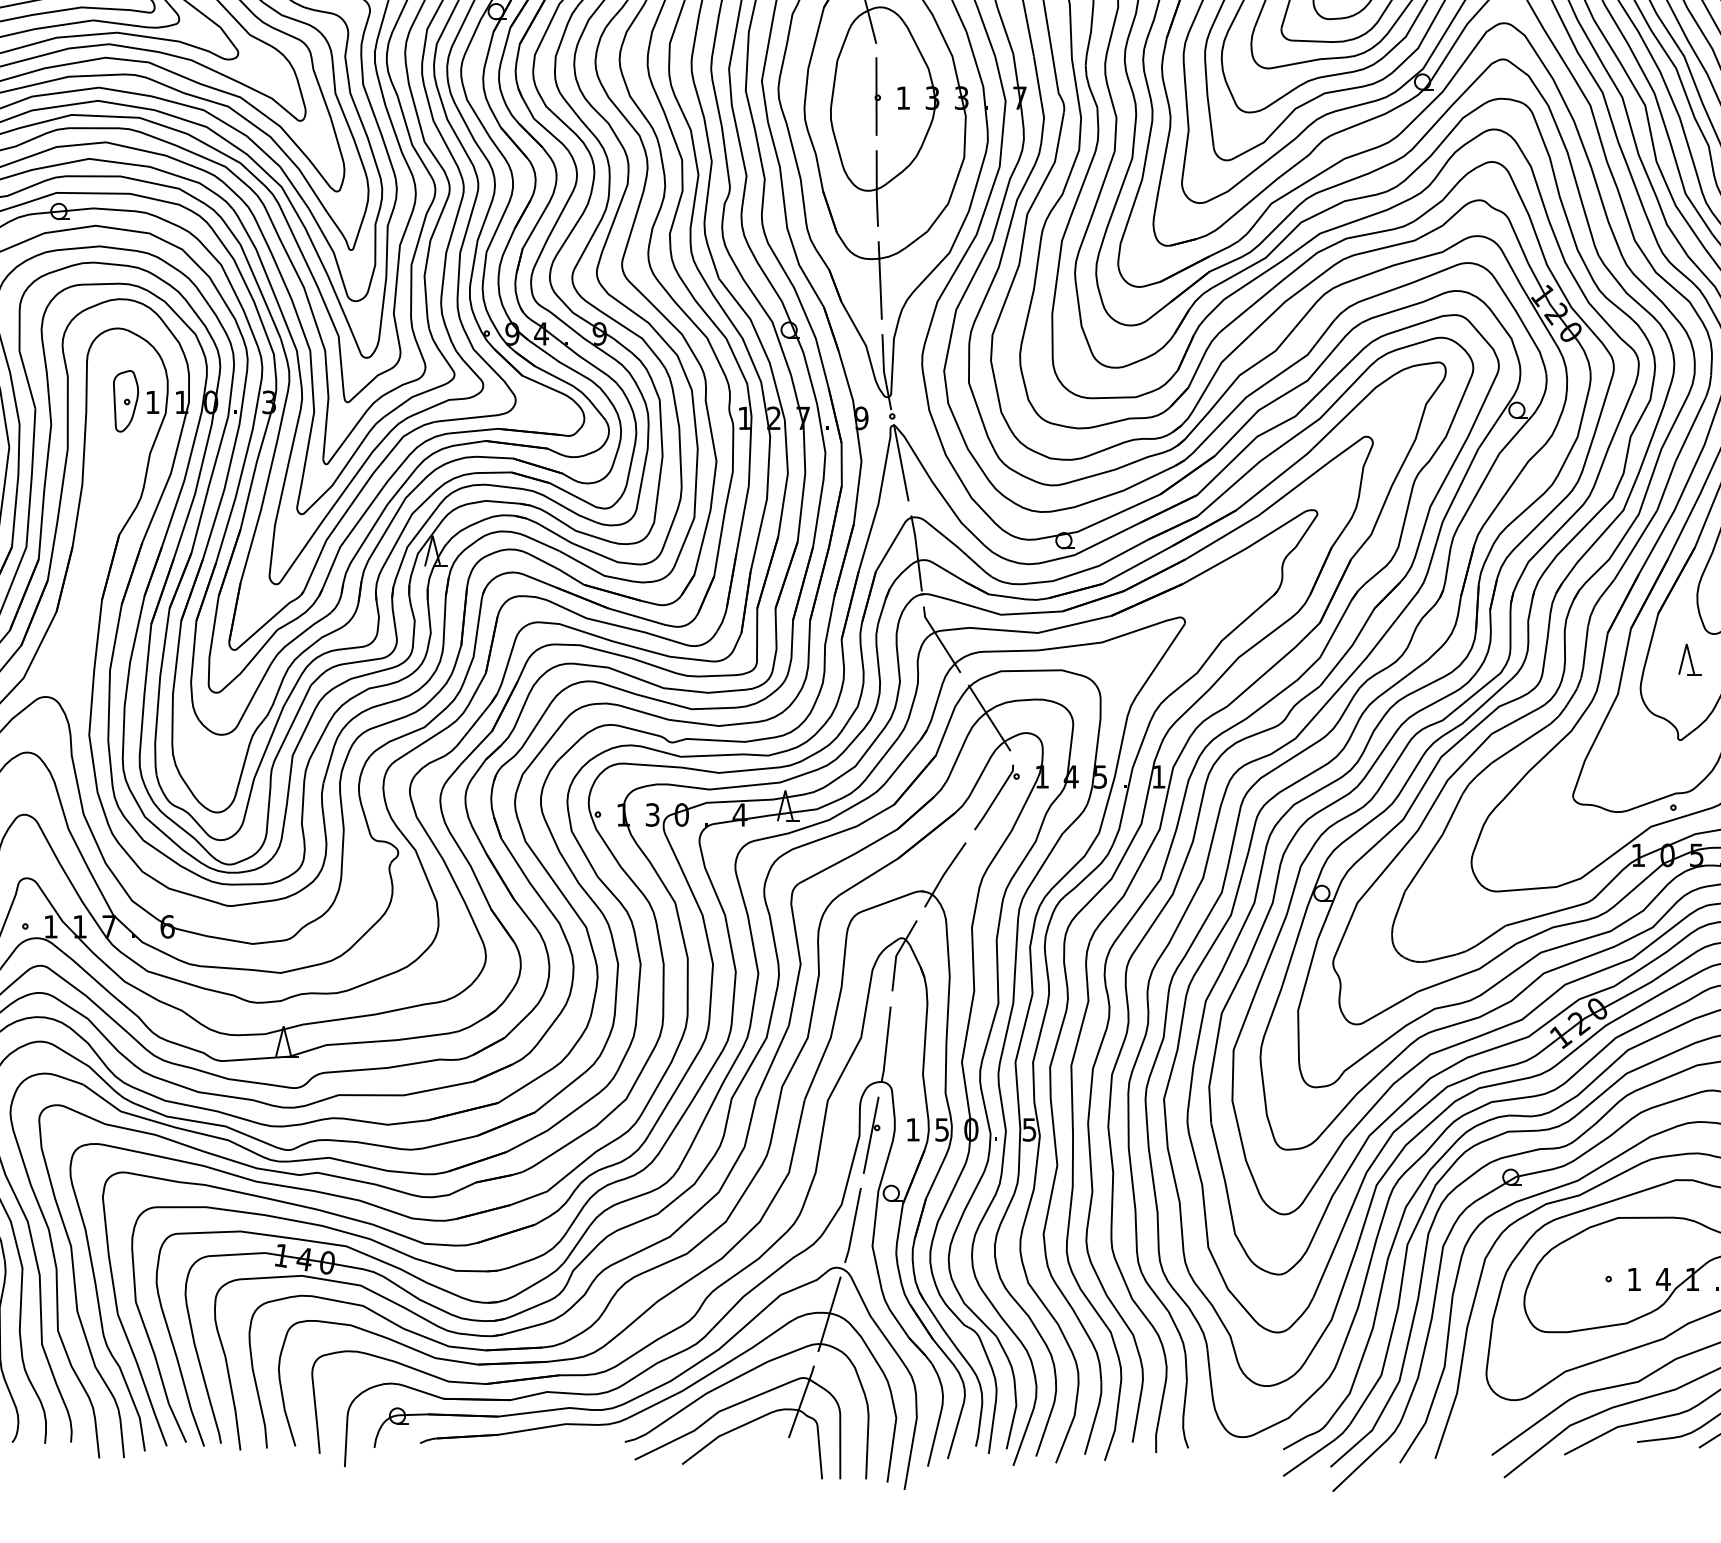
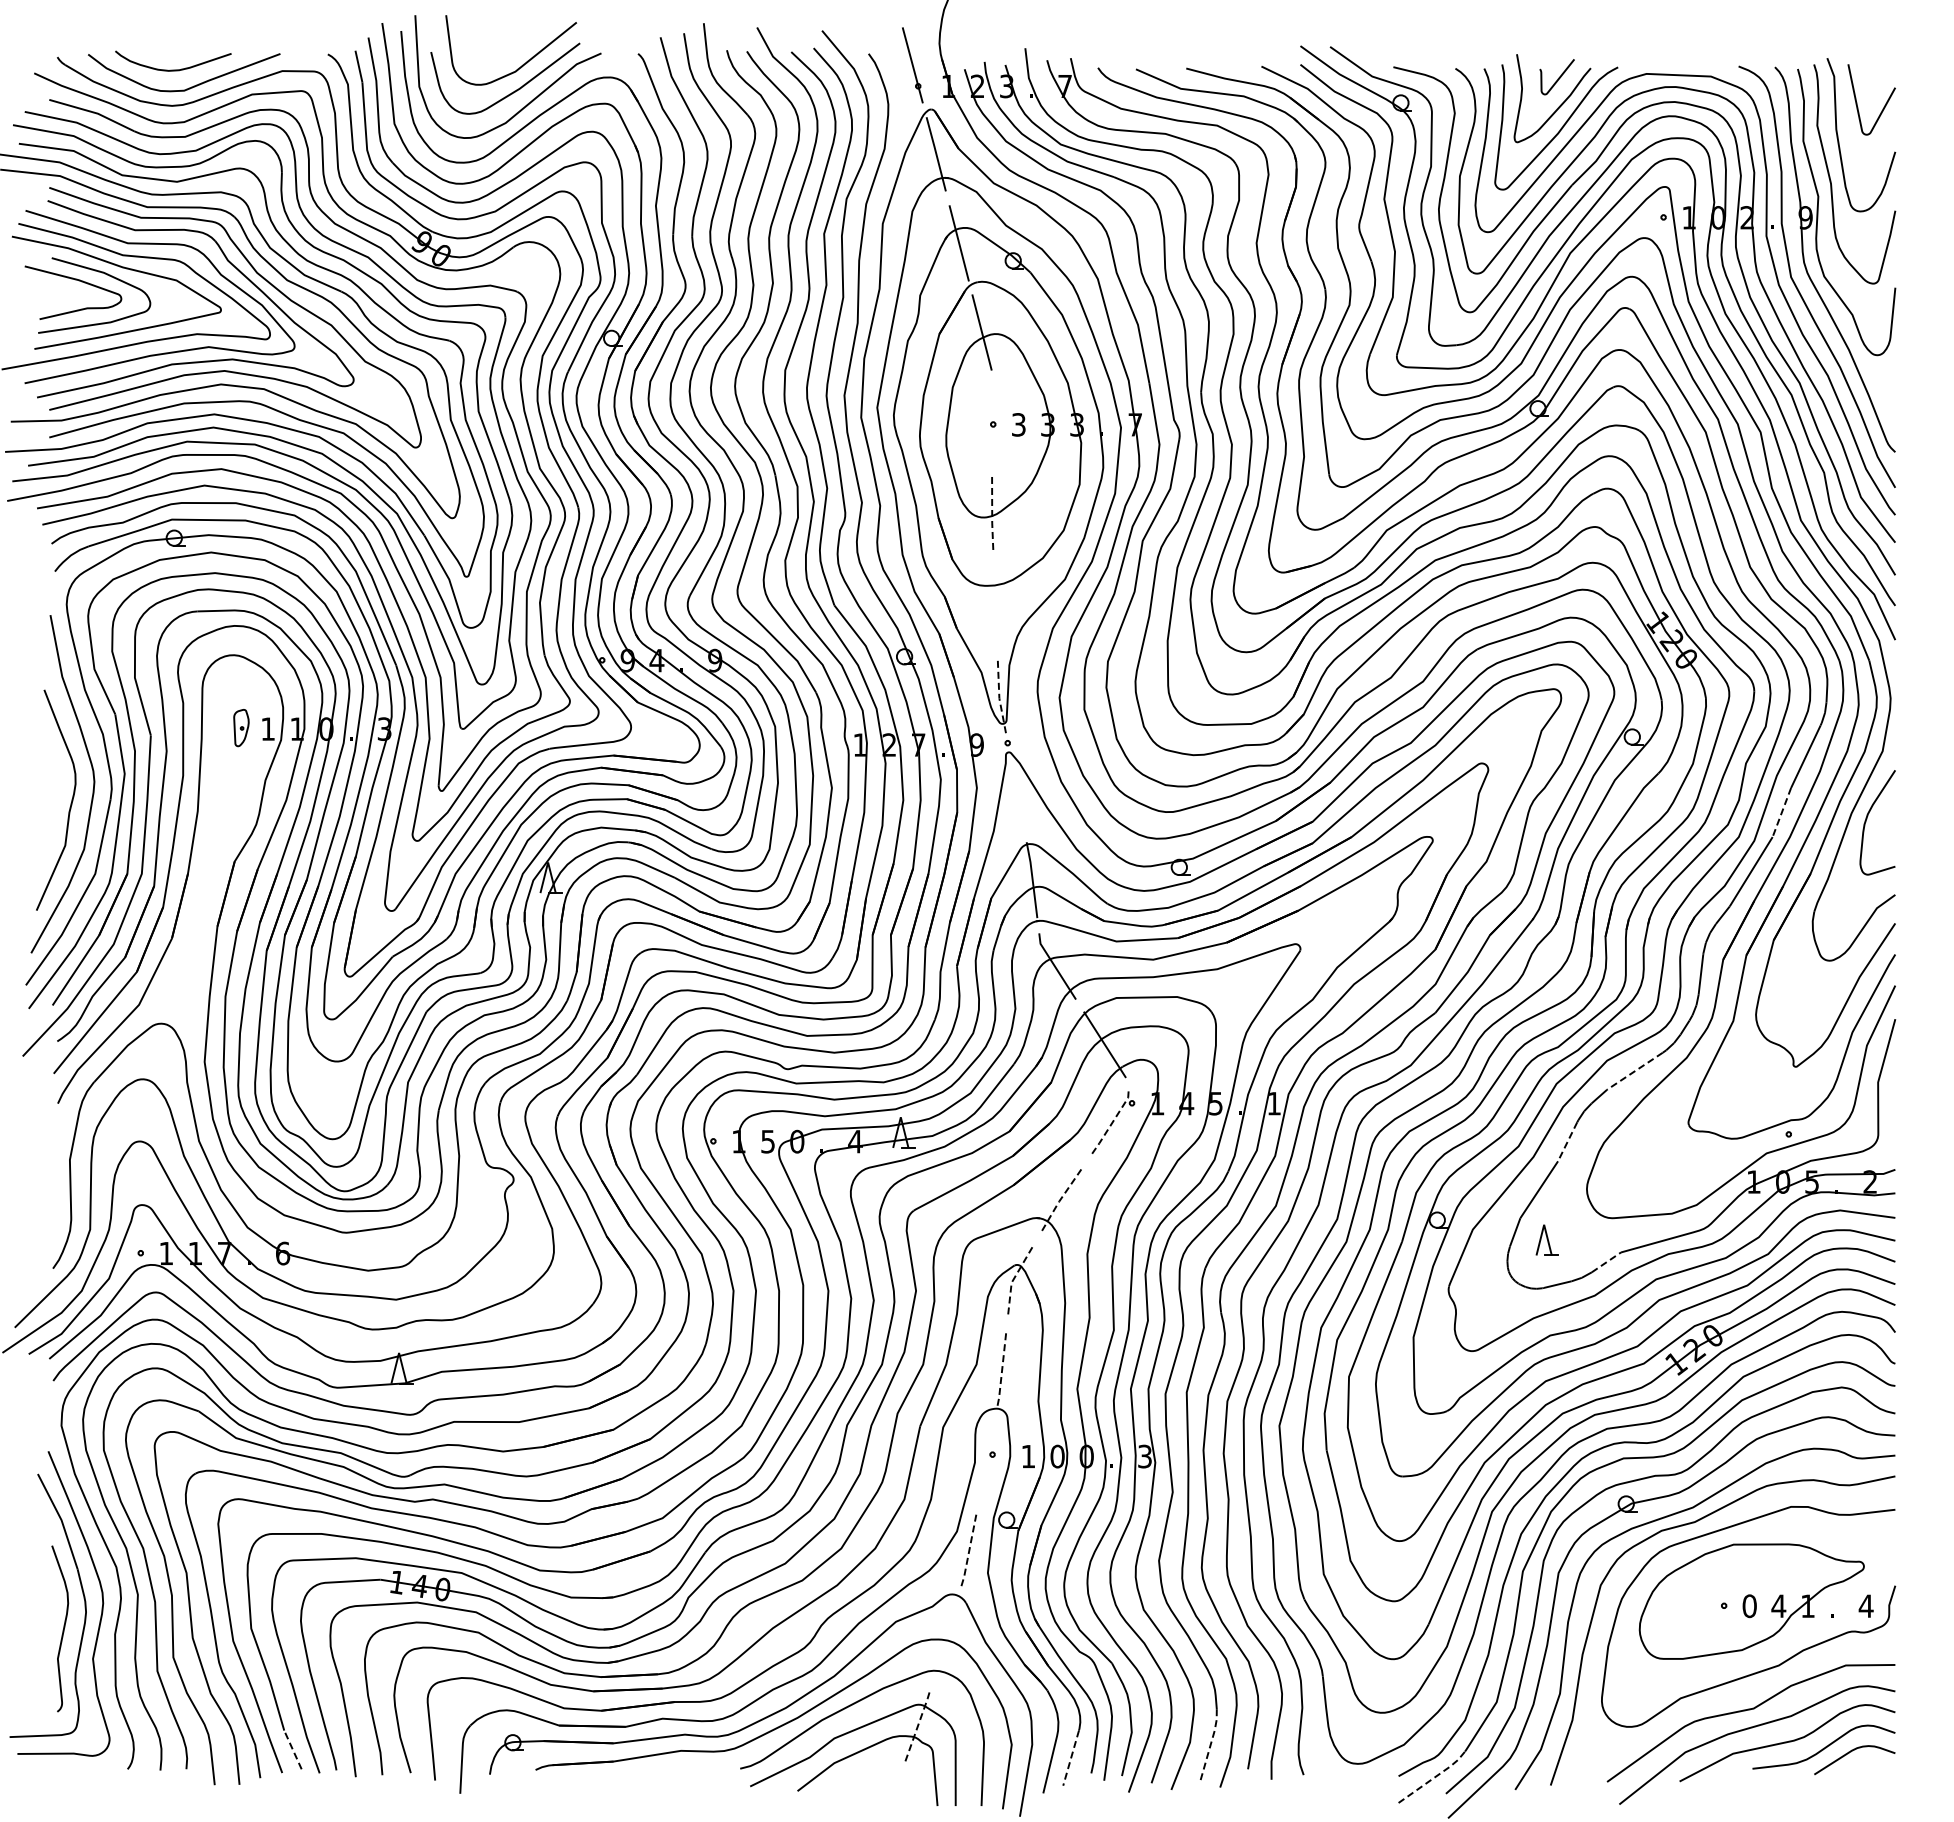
line: (876, 95) -> (991, 422), removed
text: (903, 97) -> (1018, 424), 1 -> 3
line: (877, 189) -> (992, 516), solid -> dashed
line: (880, 279) -> (995, 606), removed
line: (884, 371) -> (999, 698), solid -> dashed
part: (126, 400) -> (241, 727), size x0.6
line: (901, 462) -> (1016, 789), removed
line: (1666, 485) -> (1781, 812), solid -> dashed
part: (1689, 658) -> (1546, 1239), moved
line: (1519, 744) -> (1634, 1071), solid -> dashed
line: (996, 797) -> (1111, 1124), solid -> dashed
text: (653, 813) -> (768, 1140), 3 -> 5
line: (1452, 814) -> (1567, 1141), solid -> dashed
line: (944, 874) -> (1059, 1201), solid -> dashed
line: (1491, 935) -> (1606, 1262), solid -> dashed
line: (897, 954) -> (1012, 1281), solid -> dashed
line: (886, 1044) -> (1001, 1371), solid -> dashed
text: (1029, 1128) -> (1144, 1455), 5 -> 3
text: (942, 1129) -> (1057, 1456), 5 -> 0
line: (871, 1134) -> (986, 1461), removed
line: (853, 1226) -> (968, 1553), solid -> dashed
text: (1634, 1279) -> (1749, 1606), 1 -> 0
line: (829, 1313) -> (944, 1640), removed
line: (802, 1401) -> (917, 1728), solid -> dashed
line: (1095, 1417) -> (1210, 1744), solid -> dashed
line: (177, 1422) -> (292, 1749), solid -> dashed
line: (956, 1431) -> (1071, 1758), solid -> dashed
line: (1319, 1451) -> (1434, 1778), solid -> dashed

